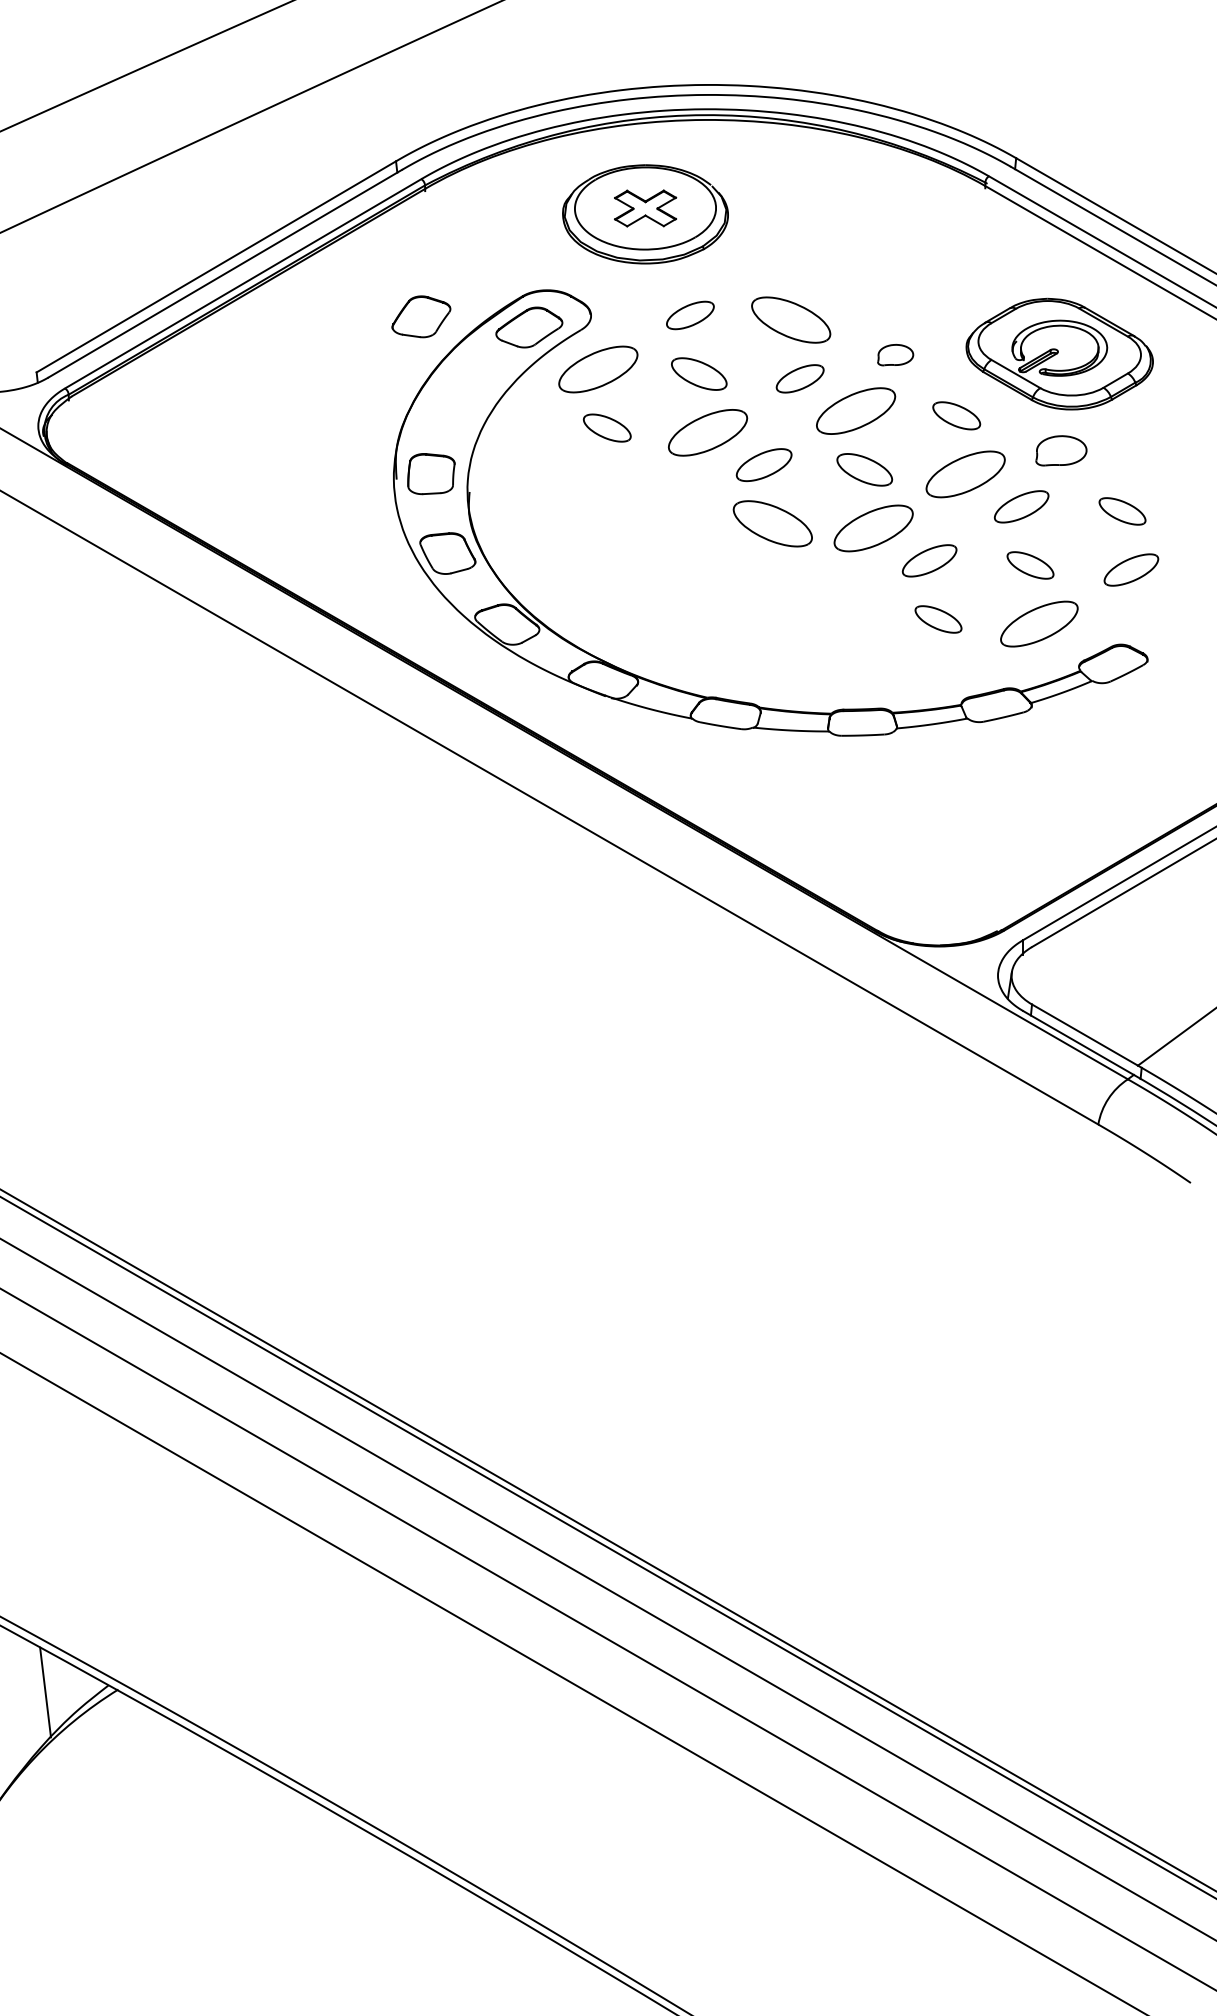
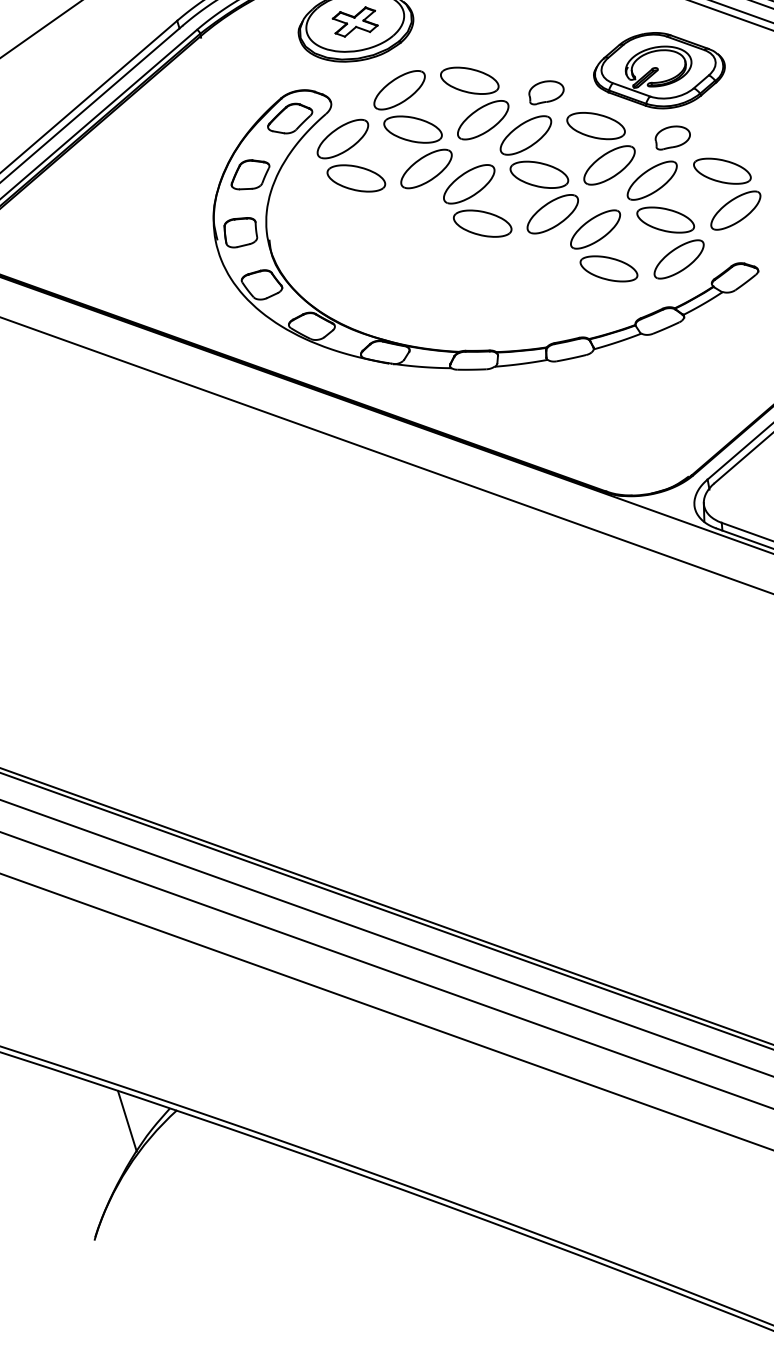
part: (690, 315) -> (399, 90), size x1.67
part: (421, 316) -> (250, 174), moved
part: (895, 354) -> (546, 91), size x1.43
part: (699, 373) -> (413, 129), size x1.43
part: (800, 378) -> (483, 119), size x1.67
part: (956, 415) -> (595, 125), size x1.67
part: (607, 427) -> (356, 177), size x1.67
part: (764, 464) -> (469, 183), size x1.43
part: (864, 469) -> (539, 174), size x1.43
part: (1021, 506) -> (652, 180), size x1.43
part: (1122, 511) -> (722, 171), size x1.67
part: (929, 560) -> (595, 229), size x1.43
part: (1030, 565) -> (665, 220), size x1.67
part: (1131, 569) -> (735, 210), size x1.43
part: (938, 619) -> (608, 268), size x1.67

